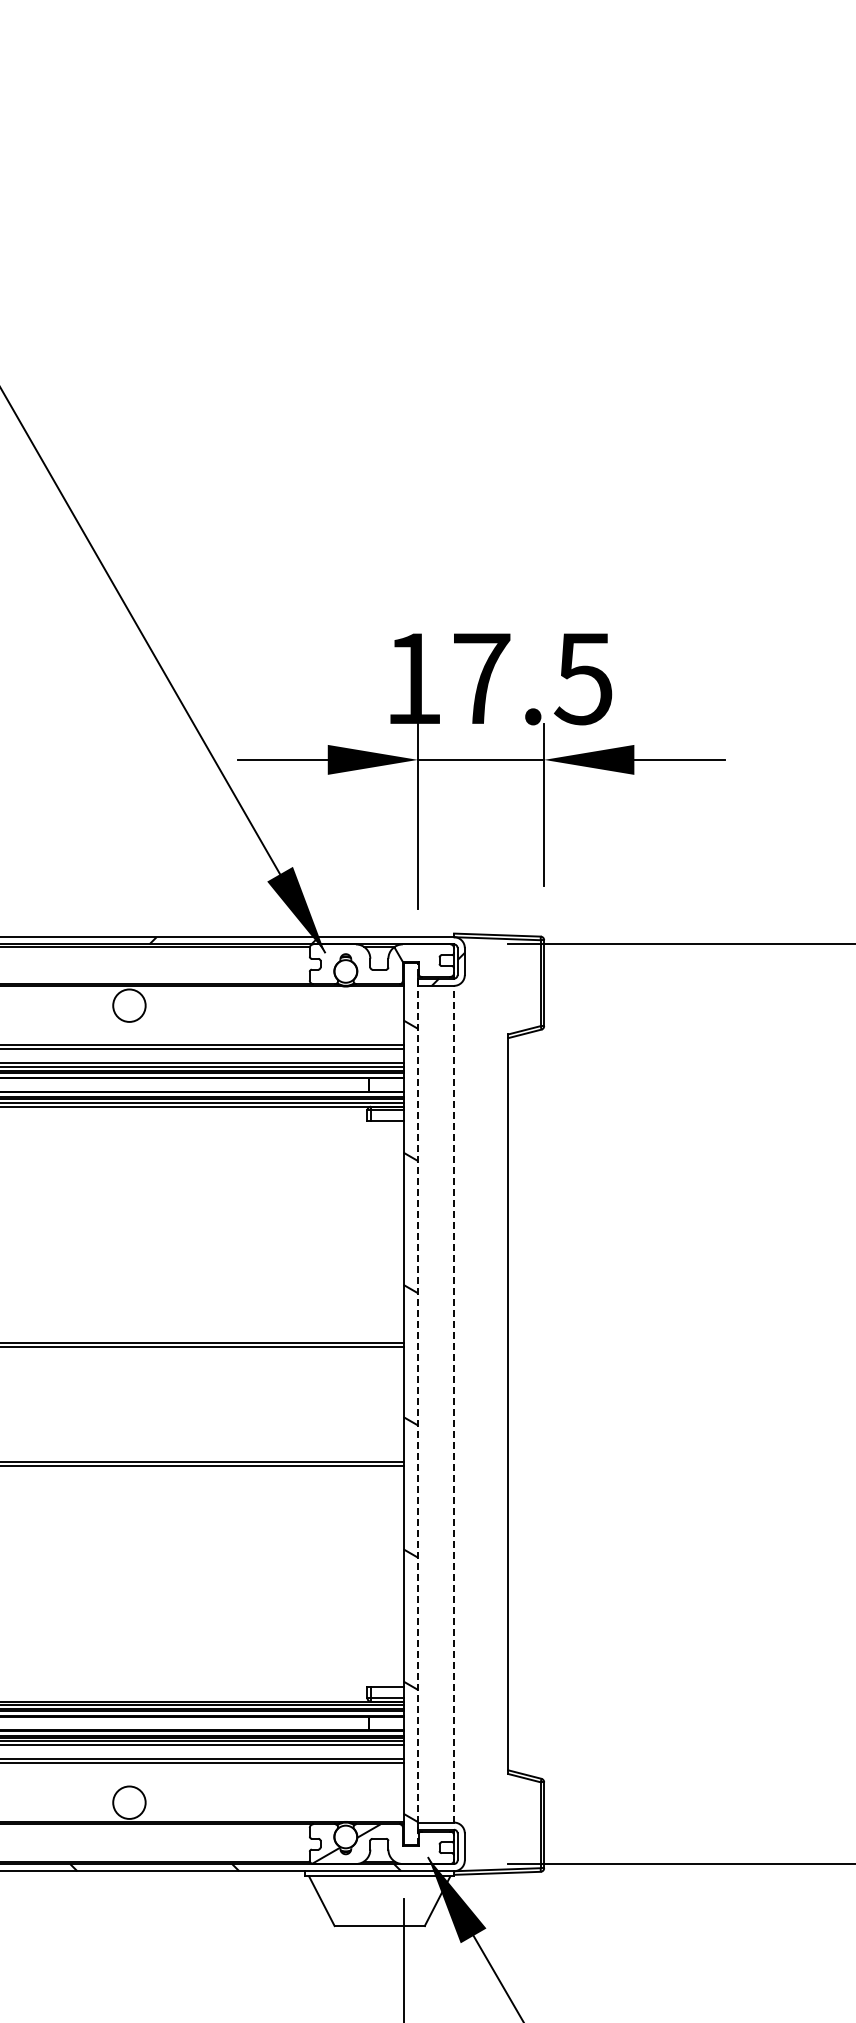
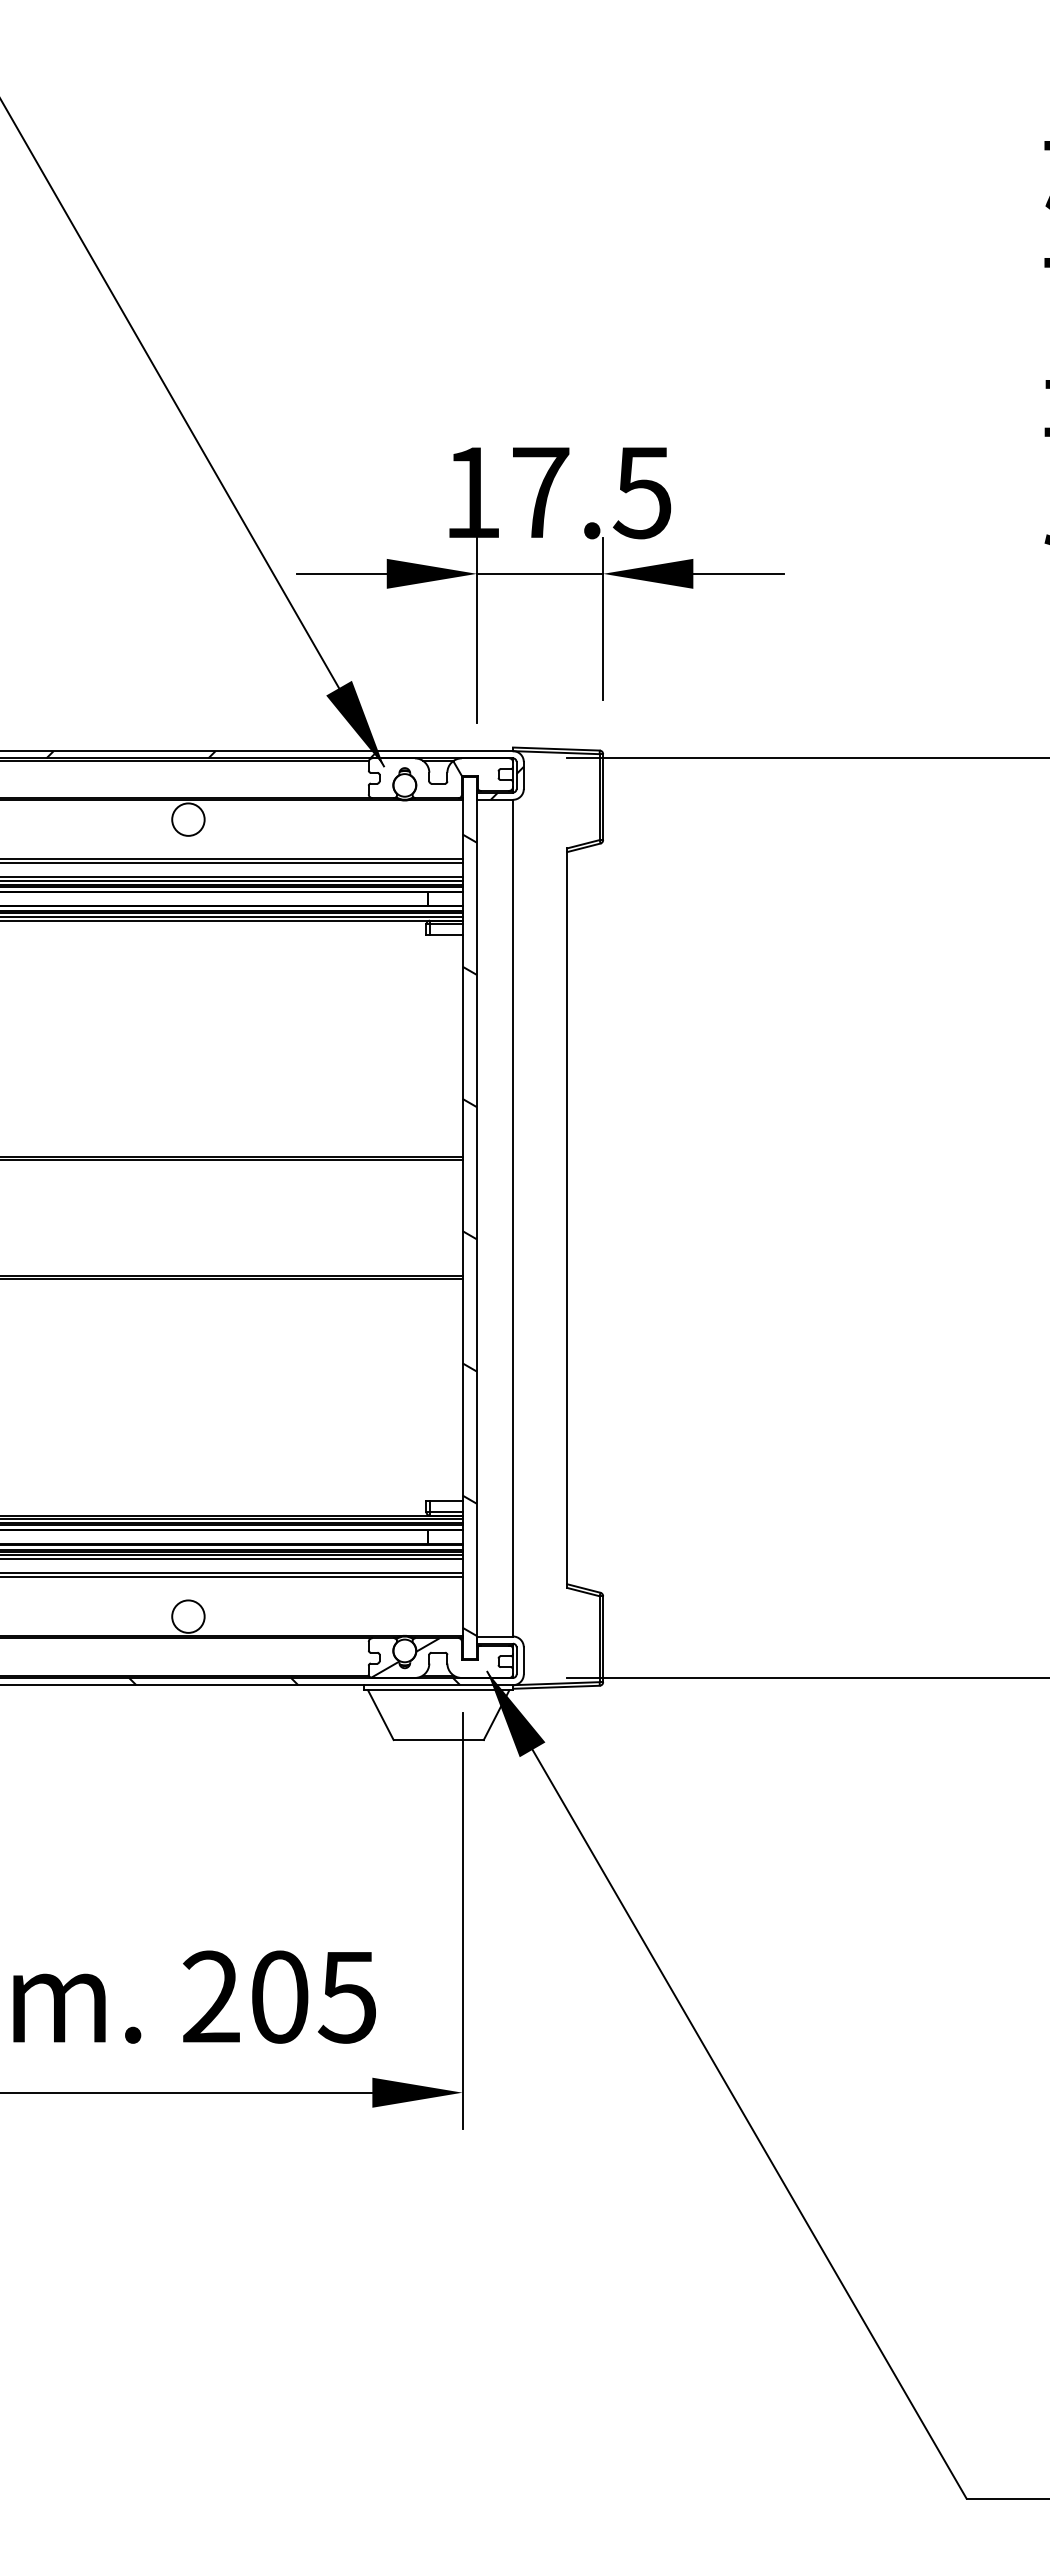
line: (417, 1403) -> (476, 1217), dashed -> solid
line: (454, 1403) -> (513, 1217), dashed -> solid

